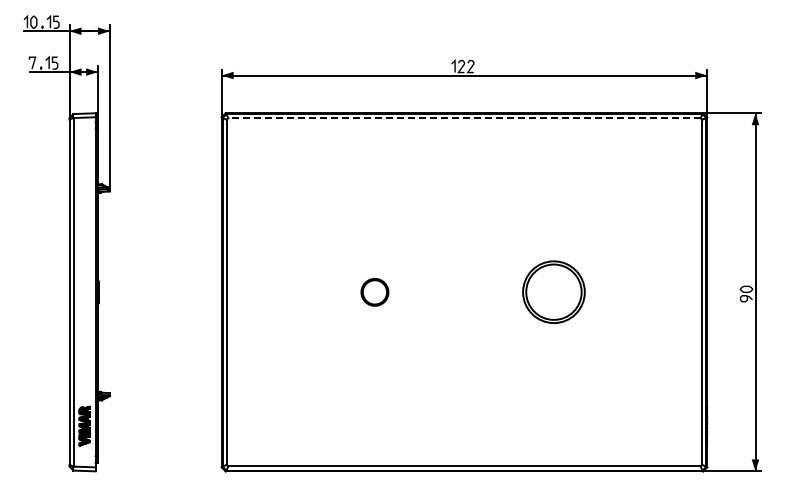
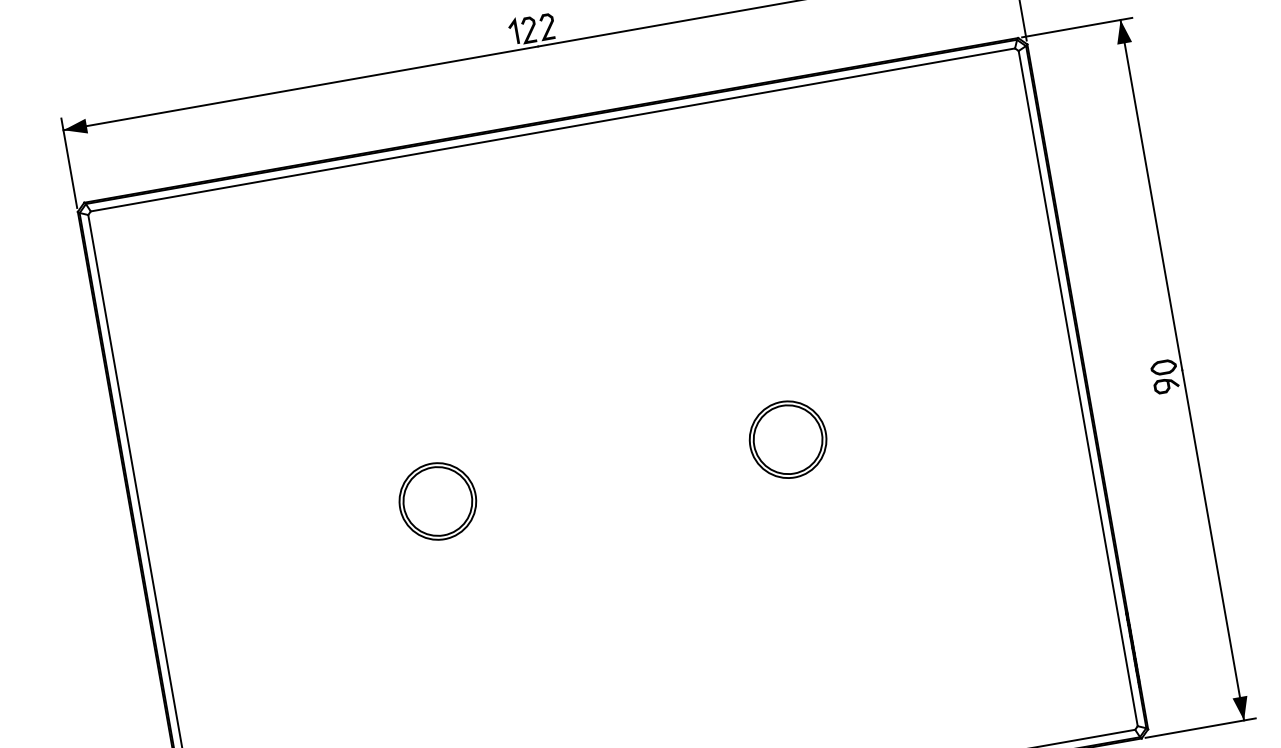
line: (463, 118) -> (551, 130), dashed -> solid
part: (374, 292) -> (437, 501), size x1.43
part: (553, 292) -> (787, 440), size x0.62

